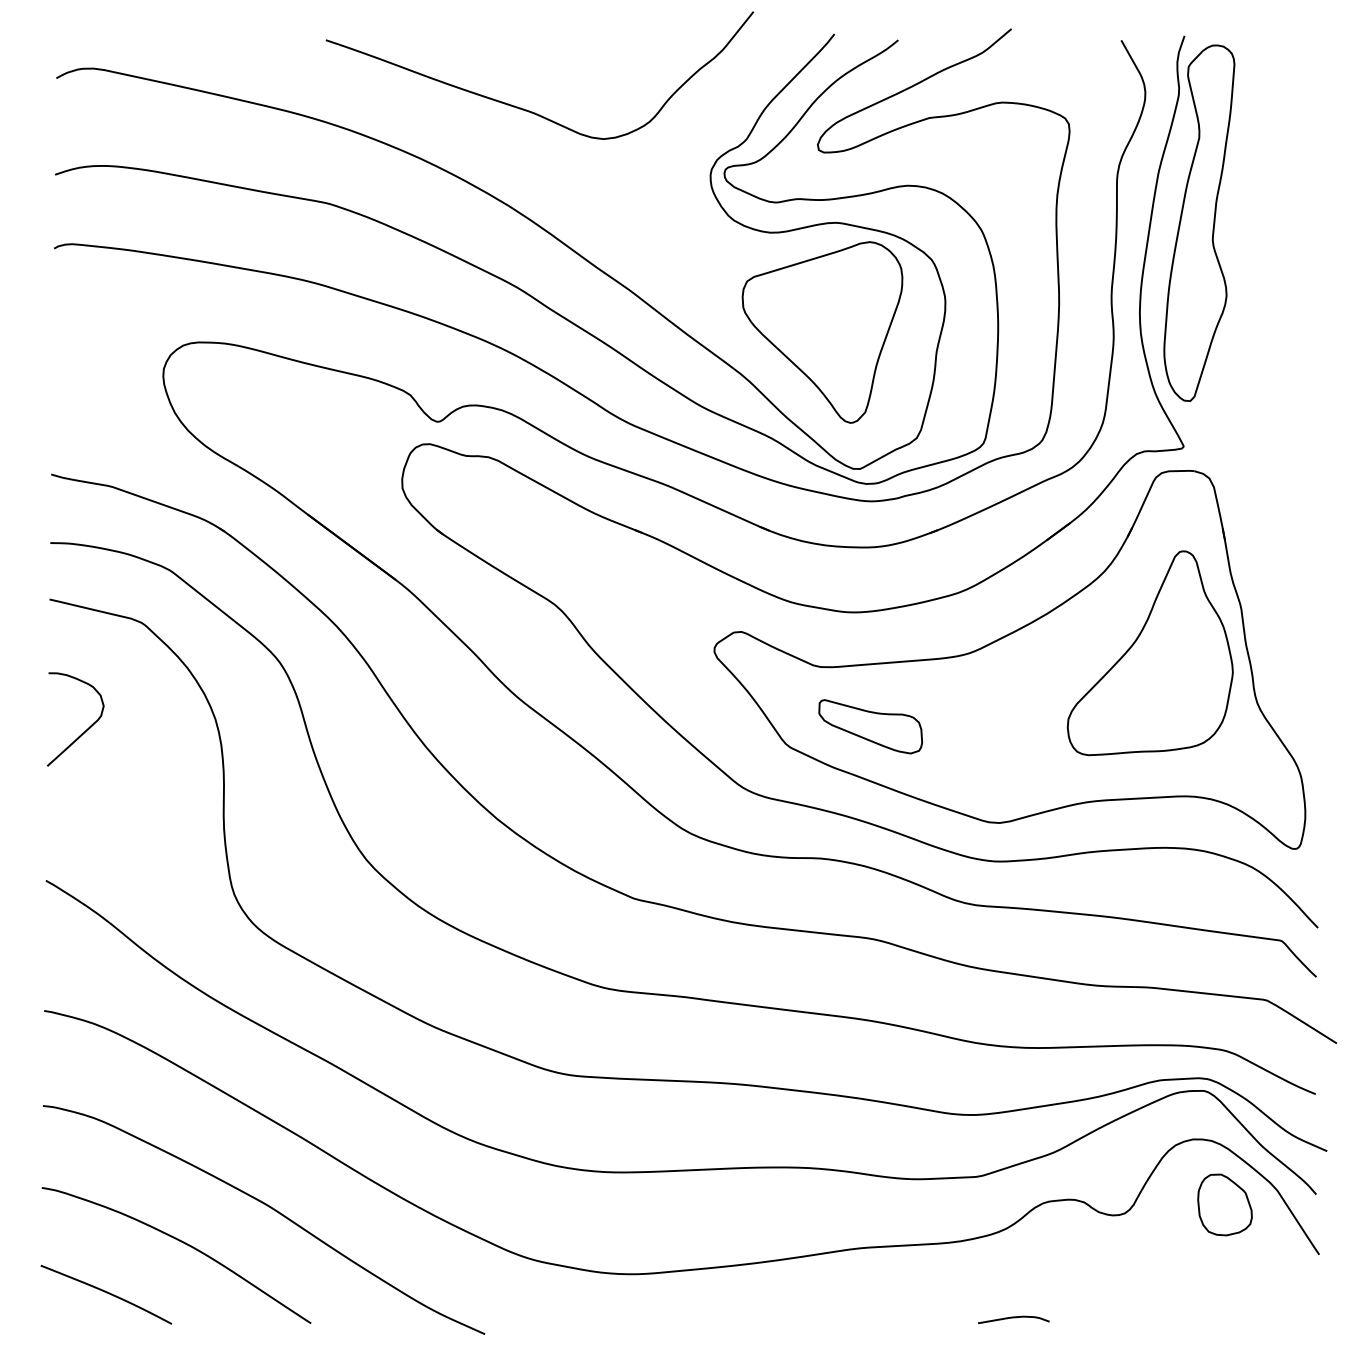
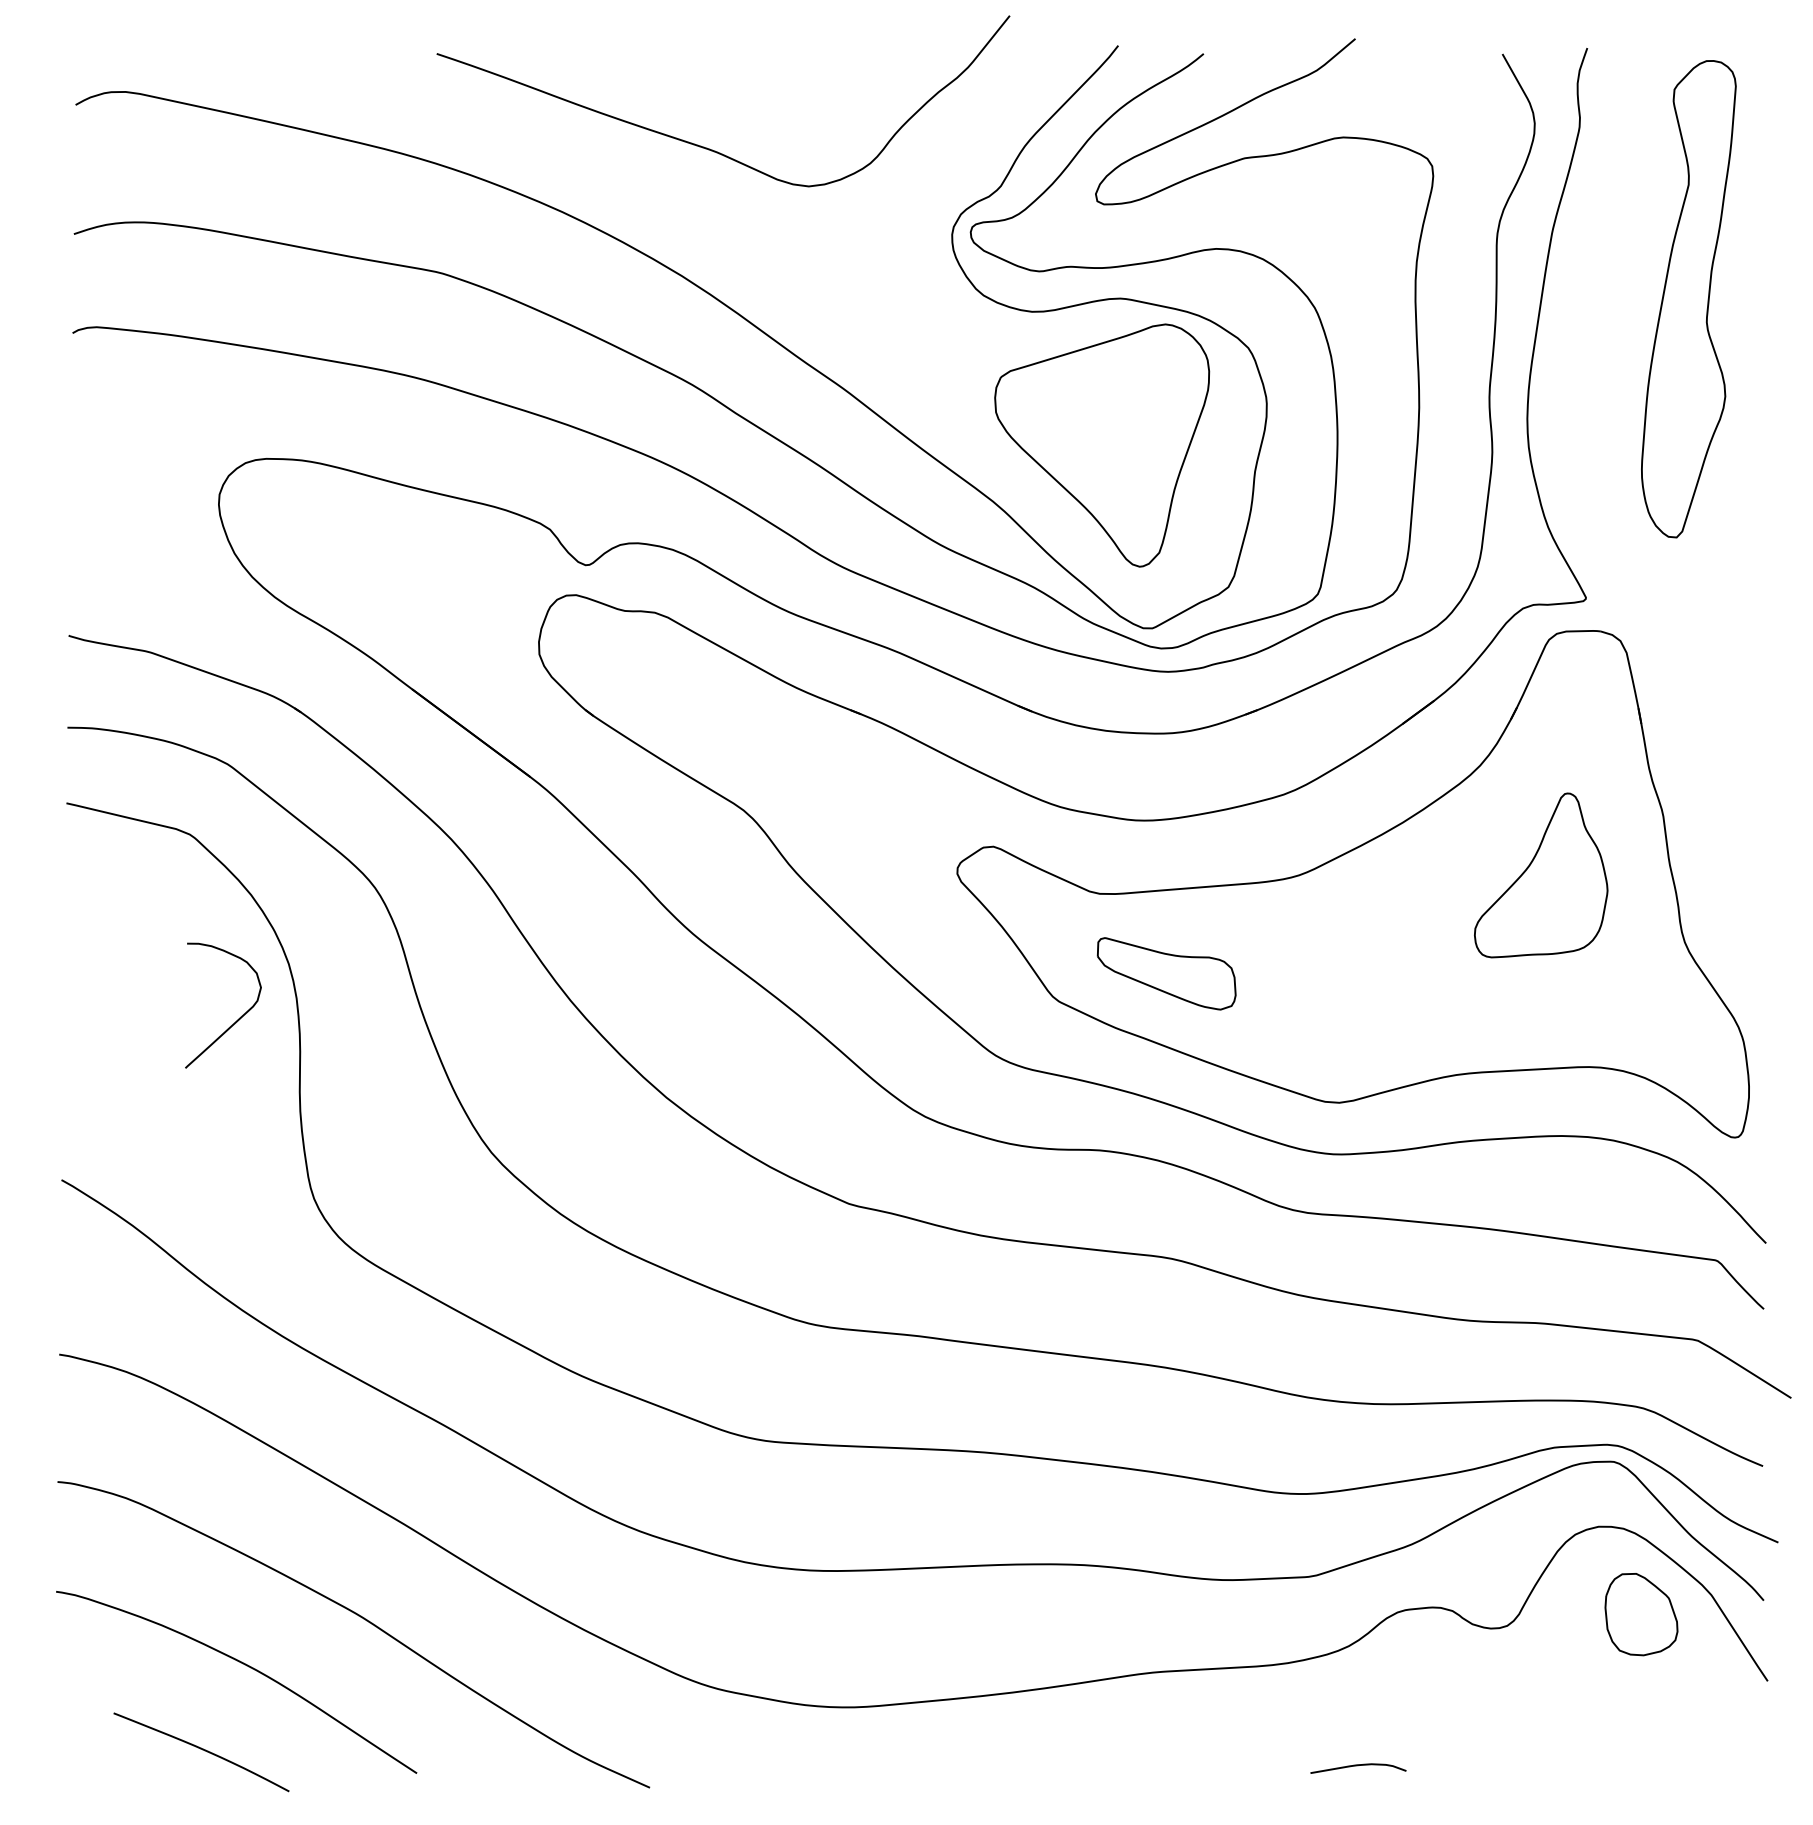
part: (1199, 222) -> (1689, 298), moved
part: (1149, 653) -> (1540, 875), size x0.6
curve: (82, 732) -> (232, 1023), moved
curve: (106, 1293) -> (201, 1750), moved

